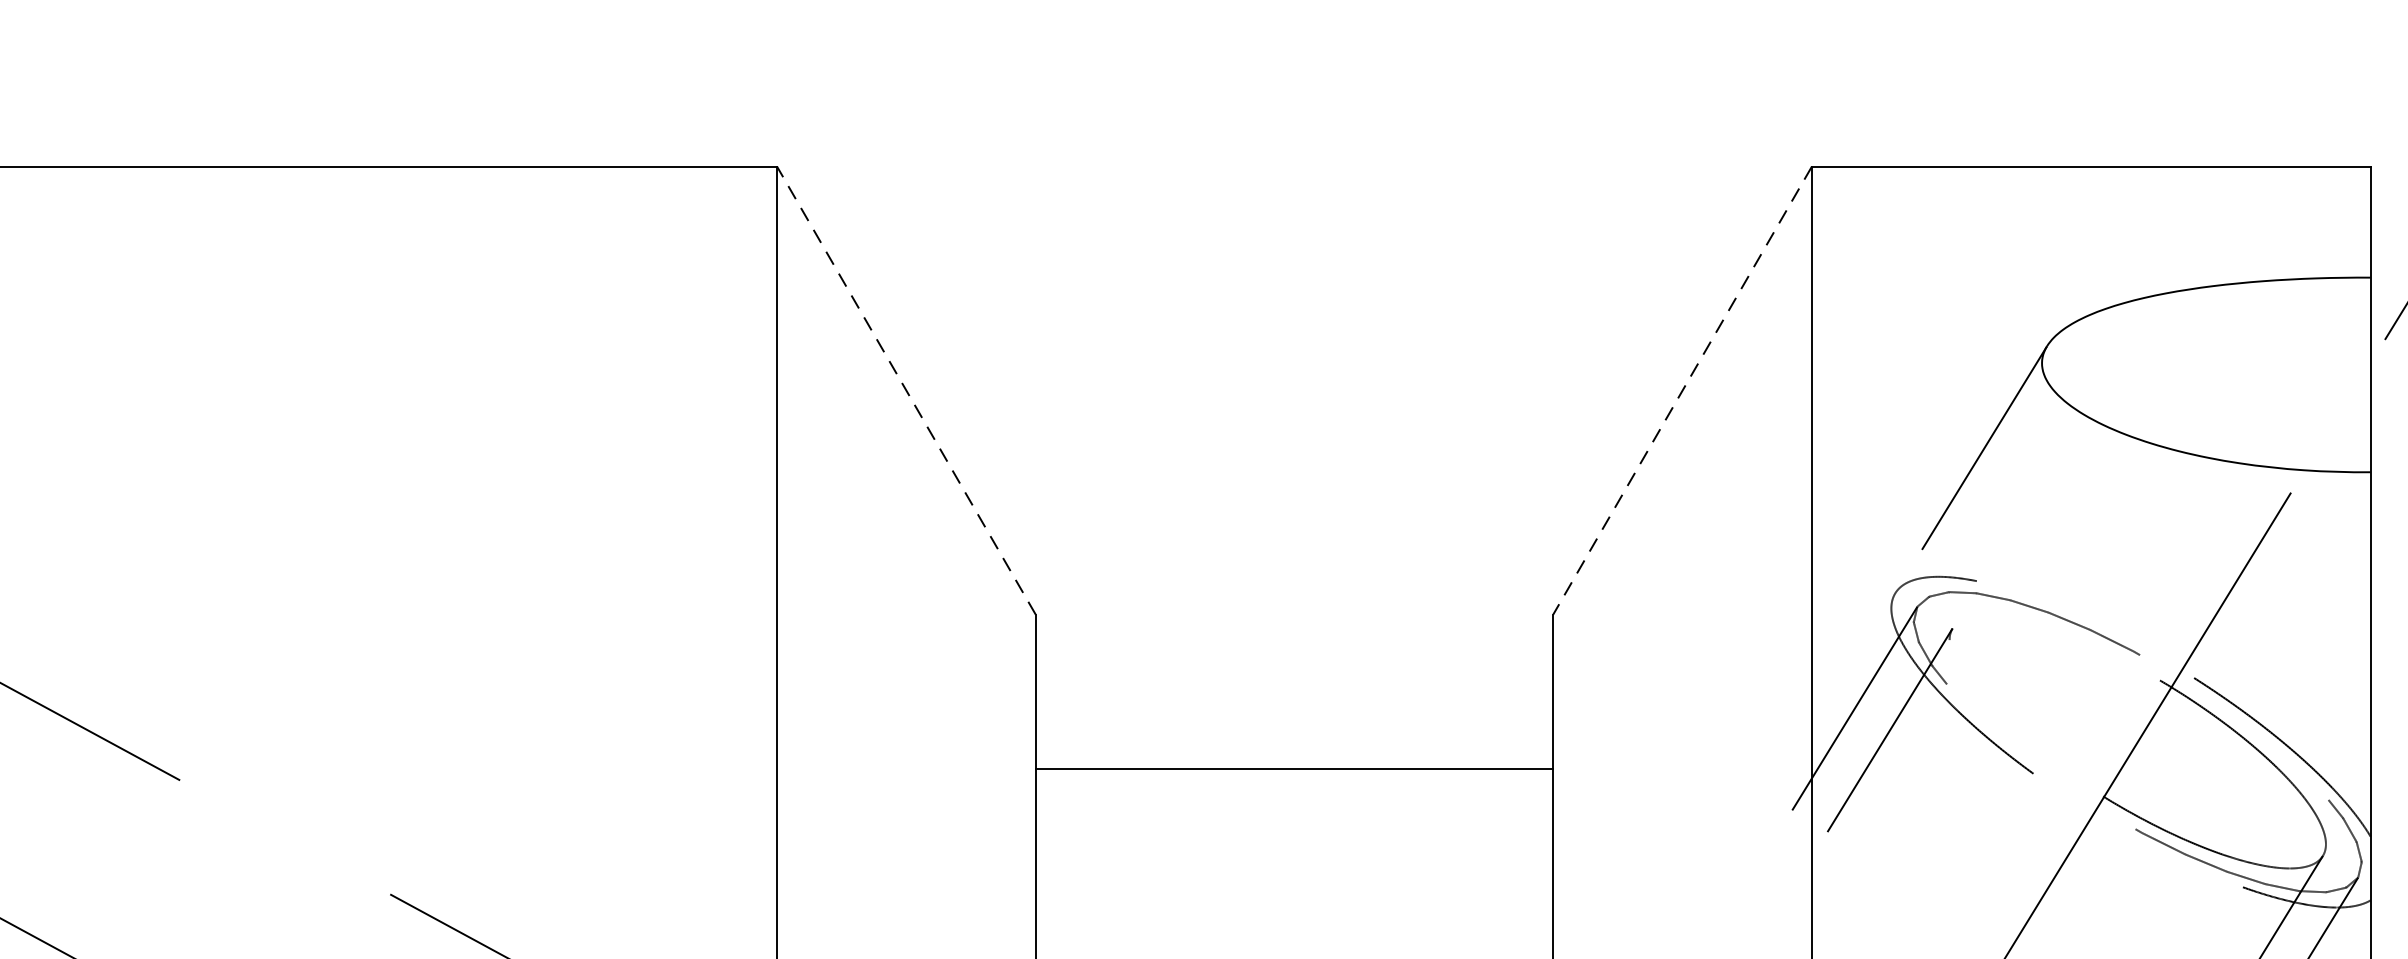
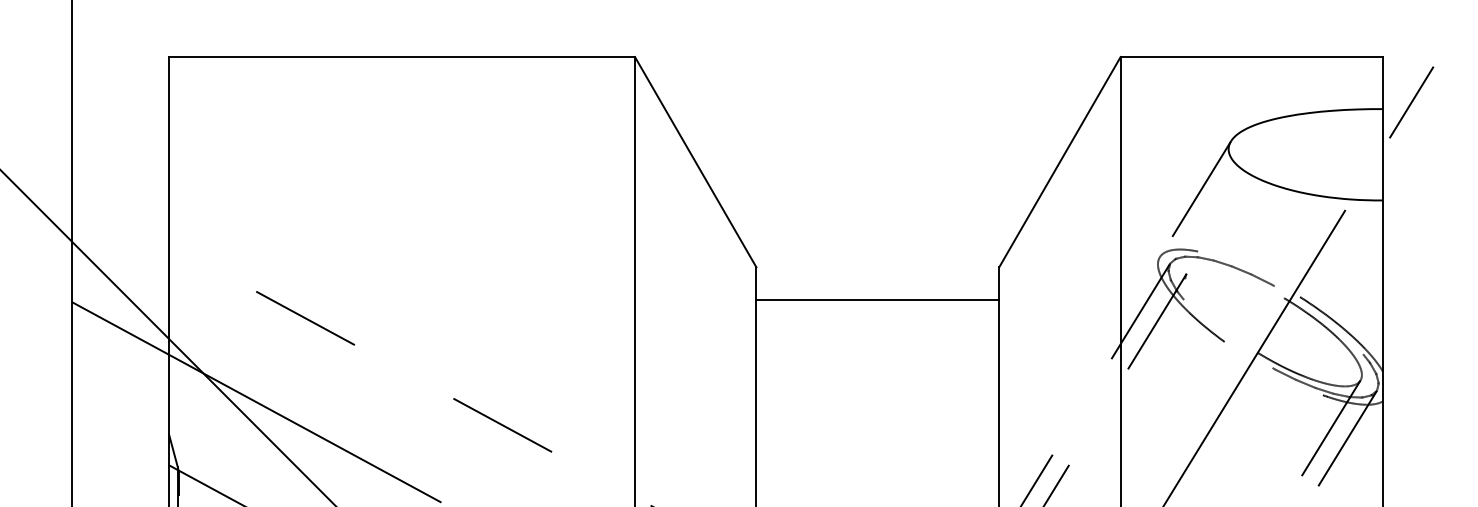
line: (906, 389) -> (695, 161), dashed -> solid
line: (1681, 391) -> (1059, 162), dashed -> solid
line: (1293, 768) -> (877, 299), moved

